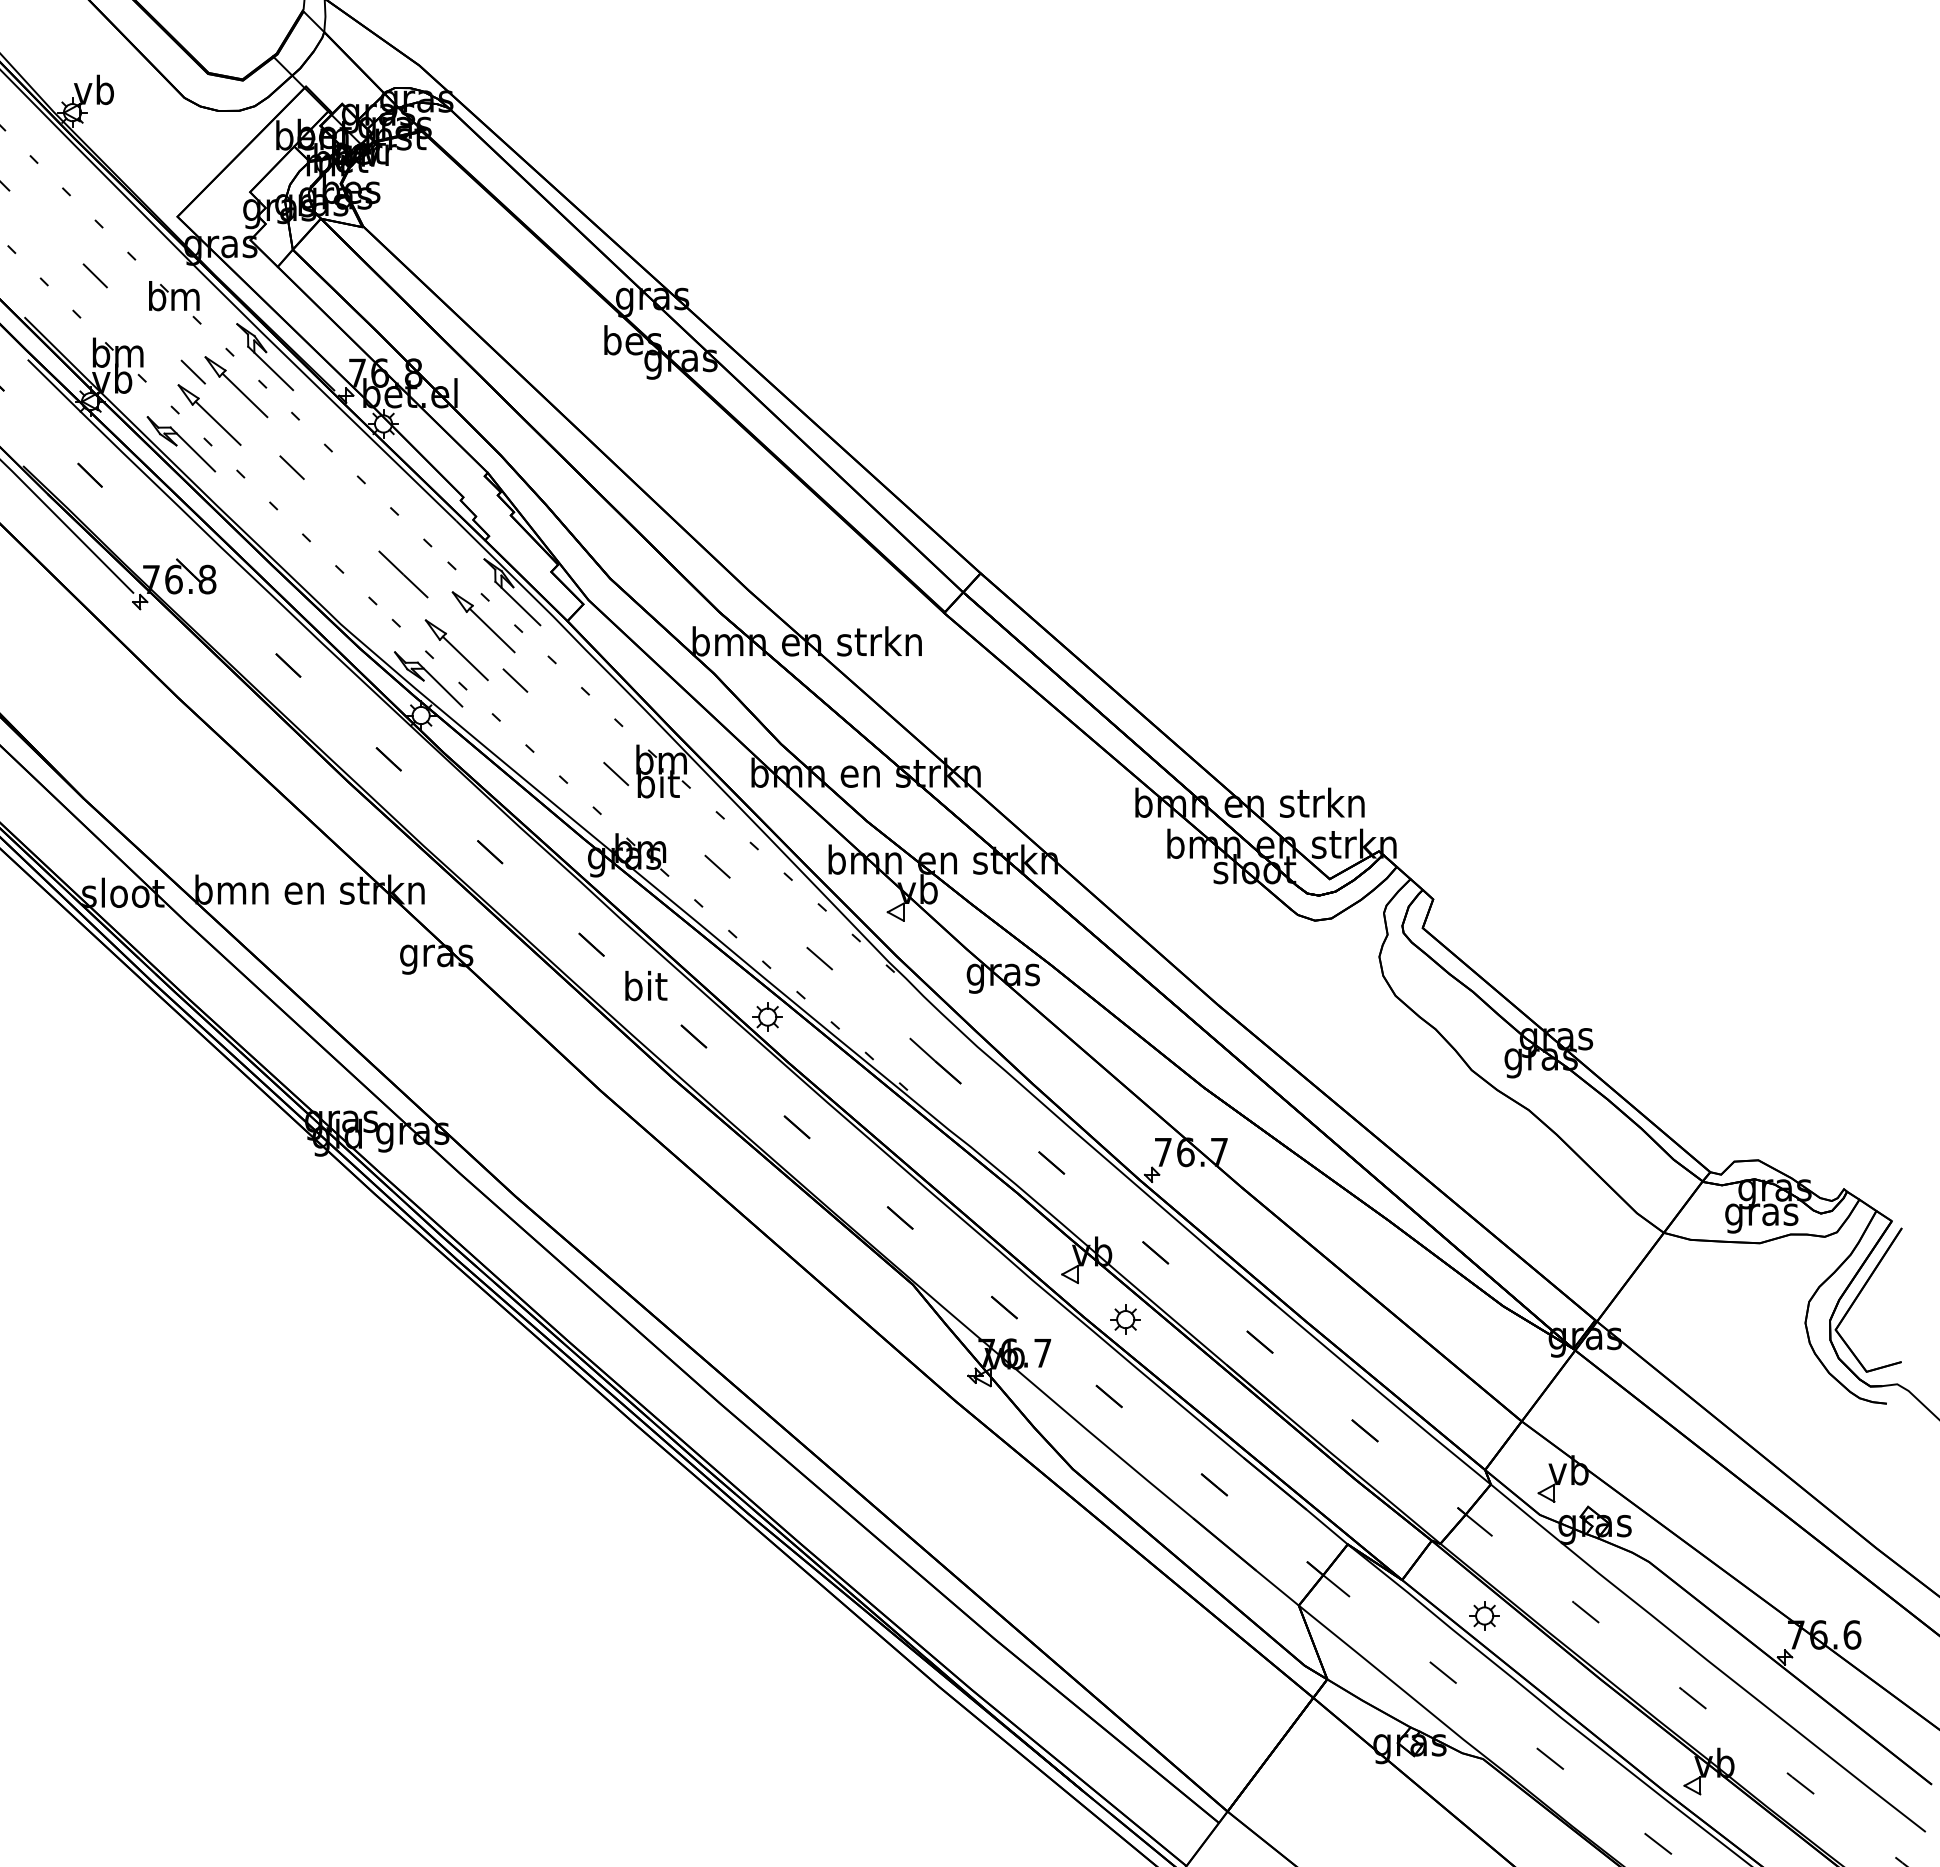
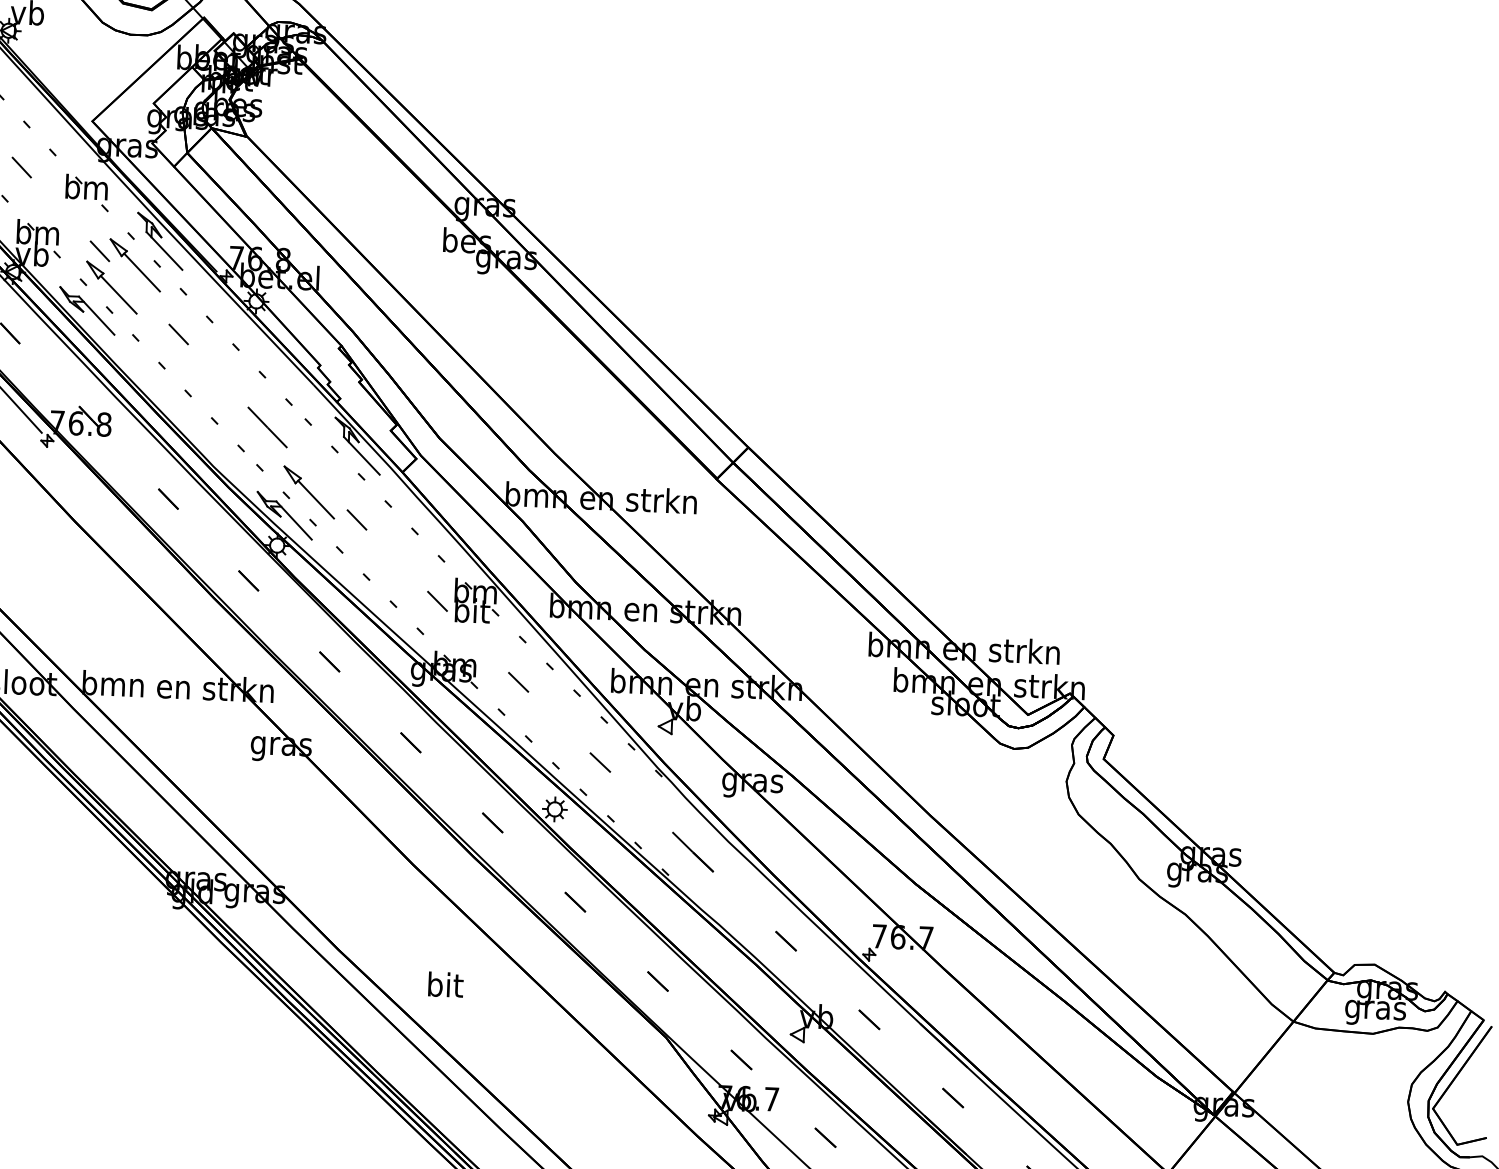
part: (483, 622) -> (332, 470), removed
text: (646, 985) -> (446, 984), moved
part: (1125, 1319) -> (841, 1074), removed

